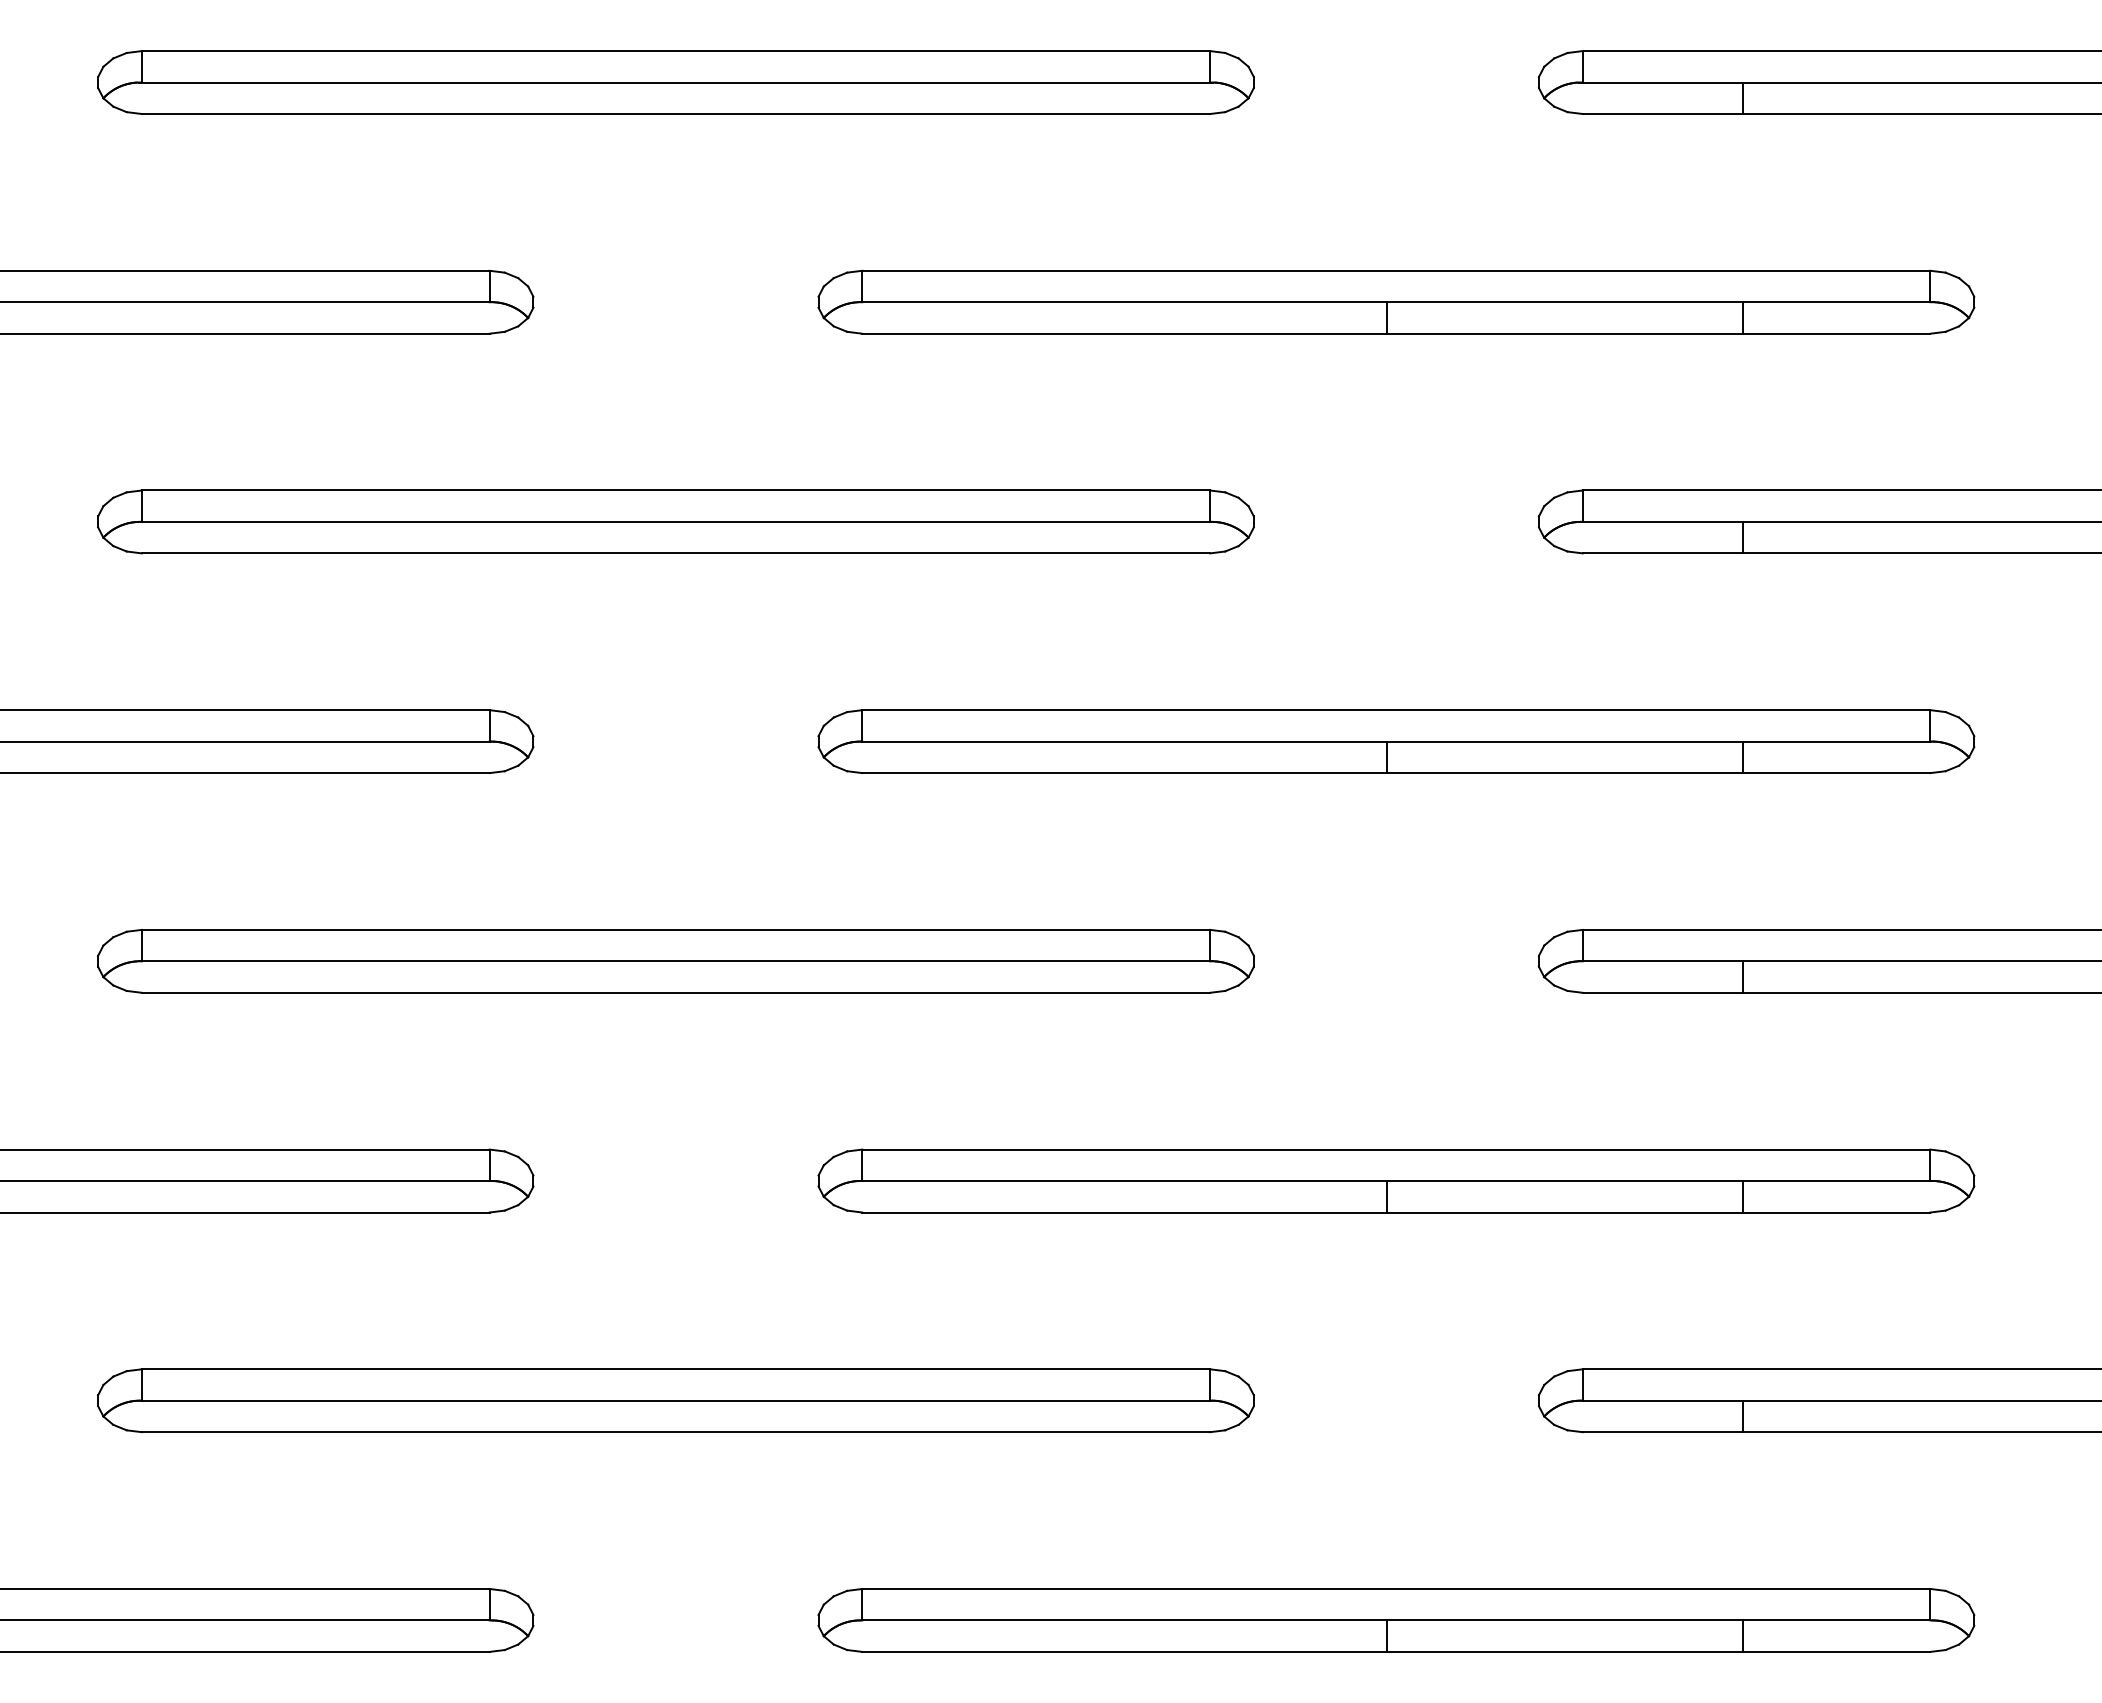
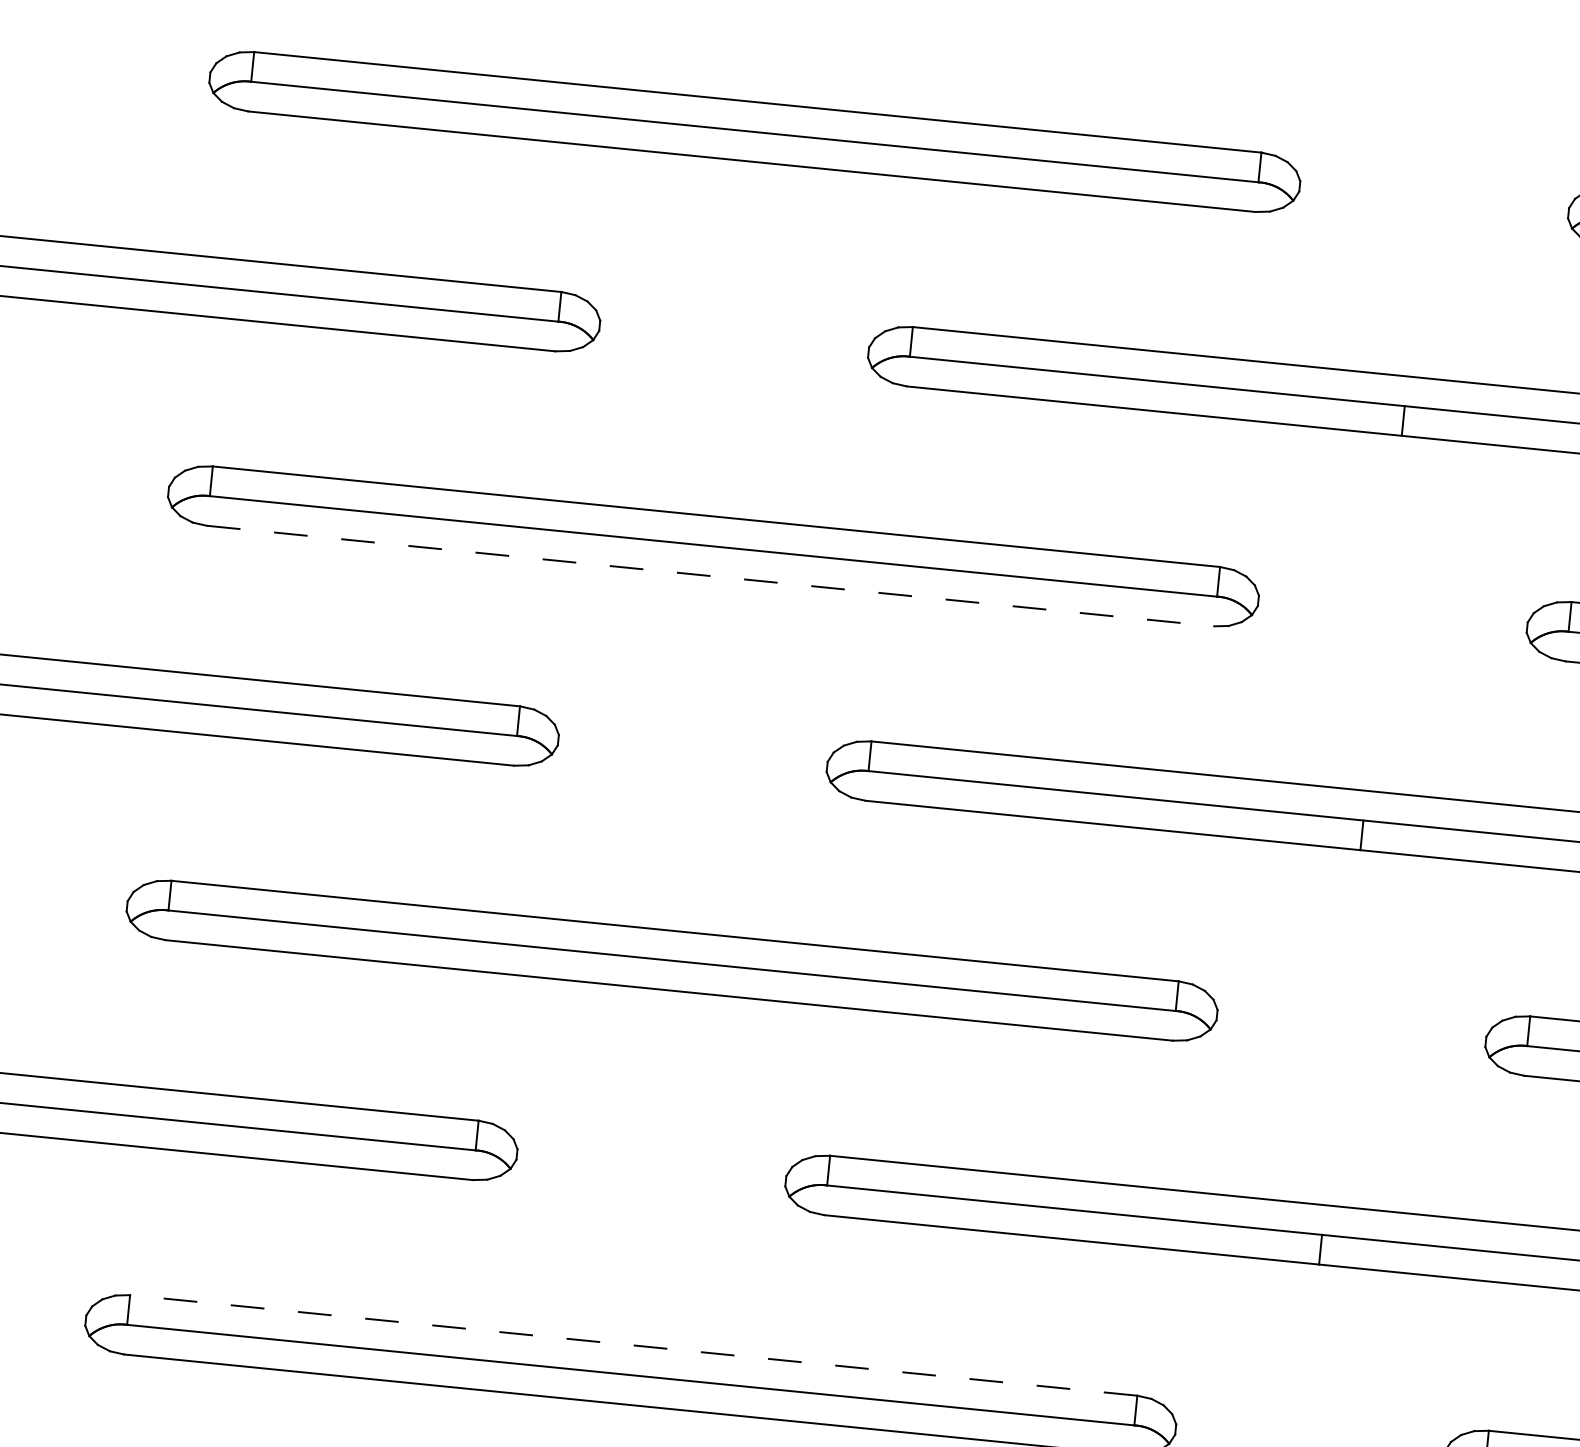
line: (676, 553) -> (710, 576), solid -> dashed
line: (675, 1369) -> (633, 1345), solid -> dashed

